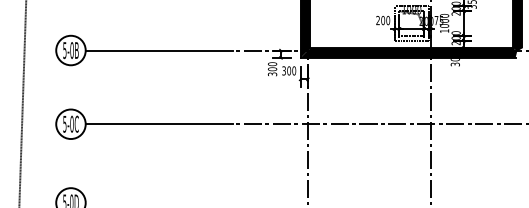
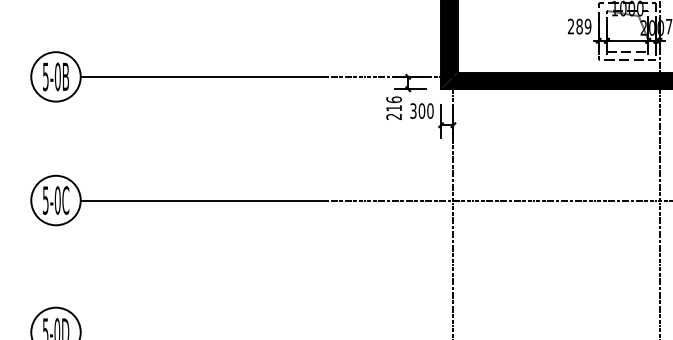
text: (385, 20) -> (583, 26), 200 -> 289
text: (272, 69) -> (394, 108), 300 -> 216

